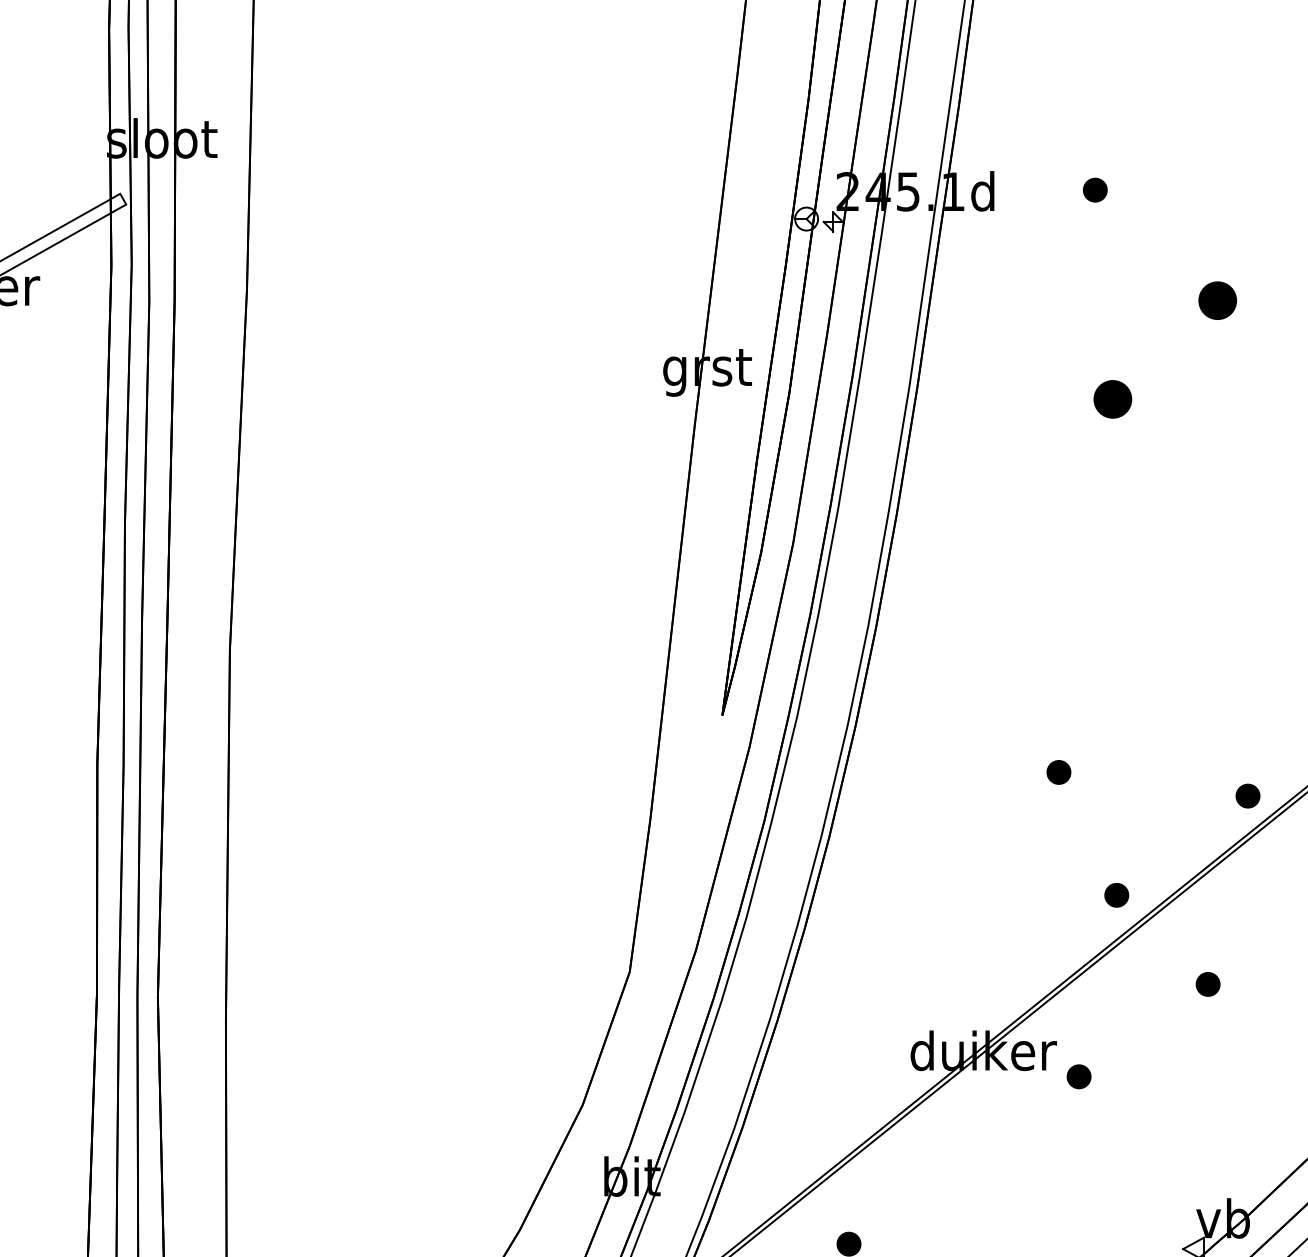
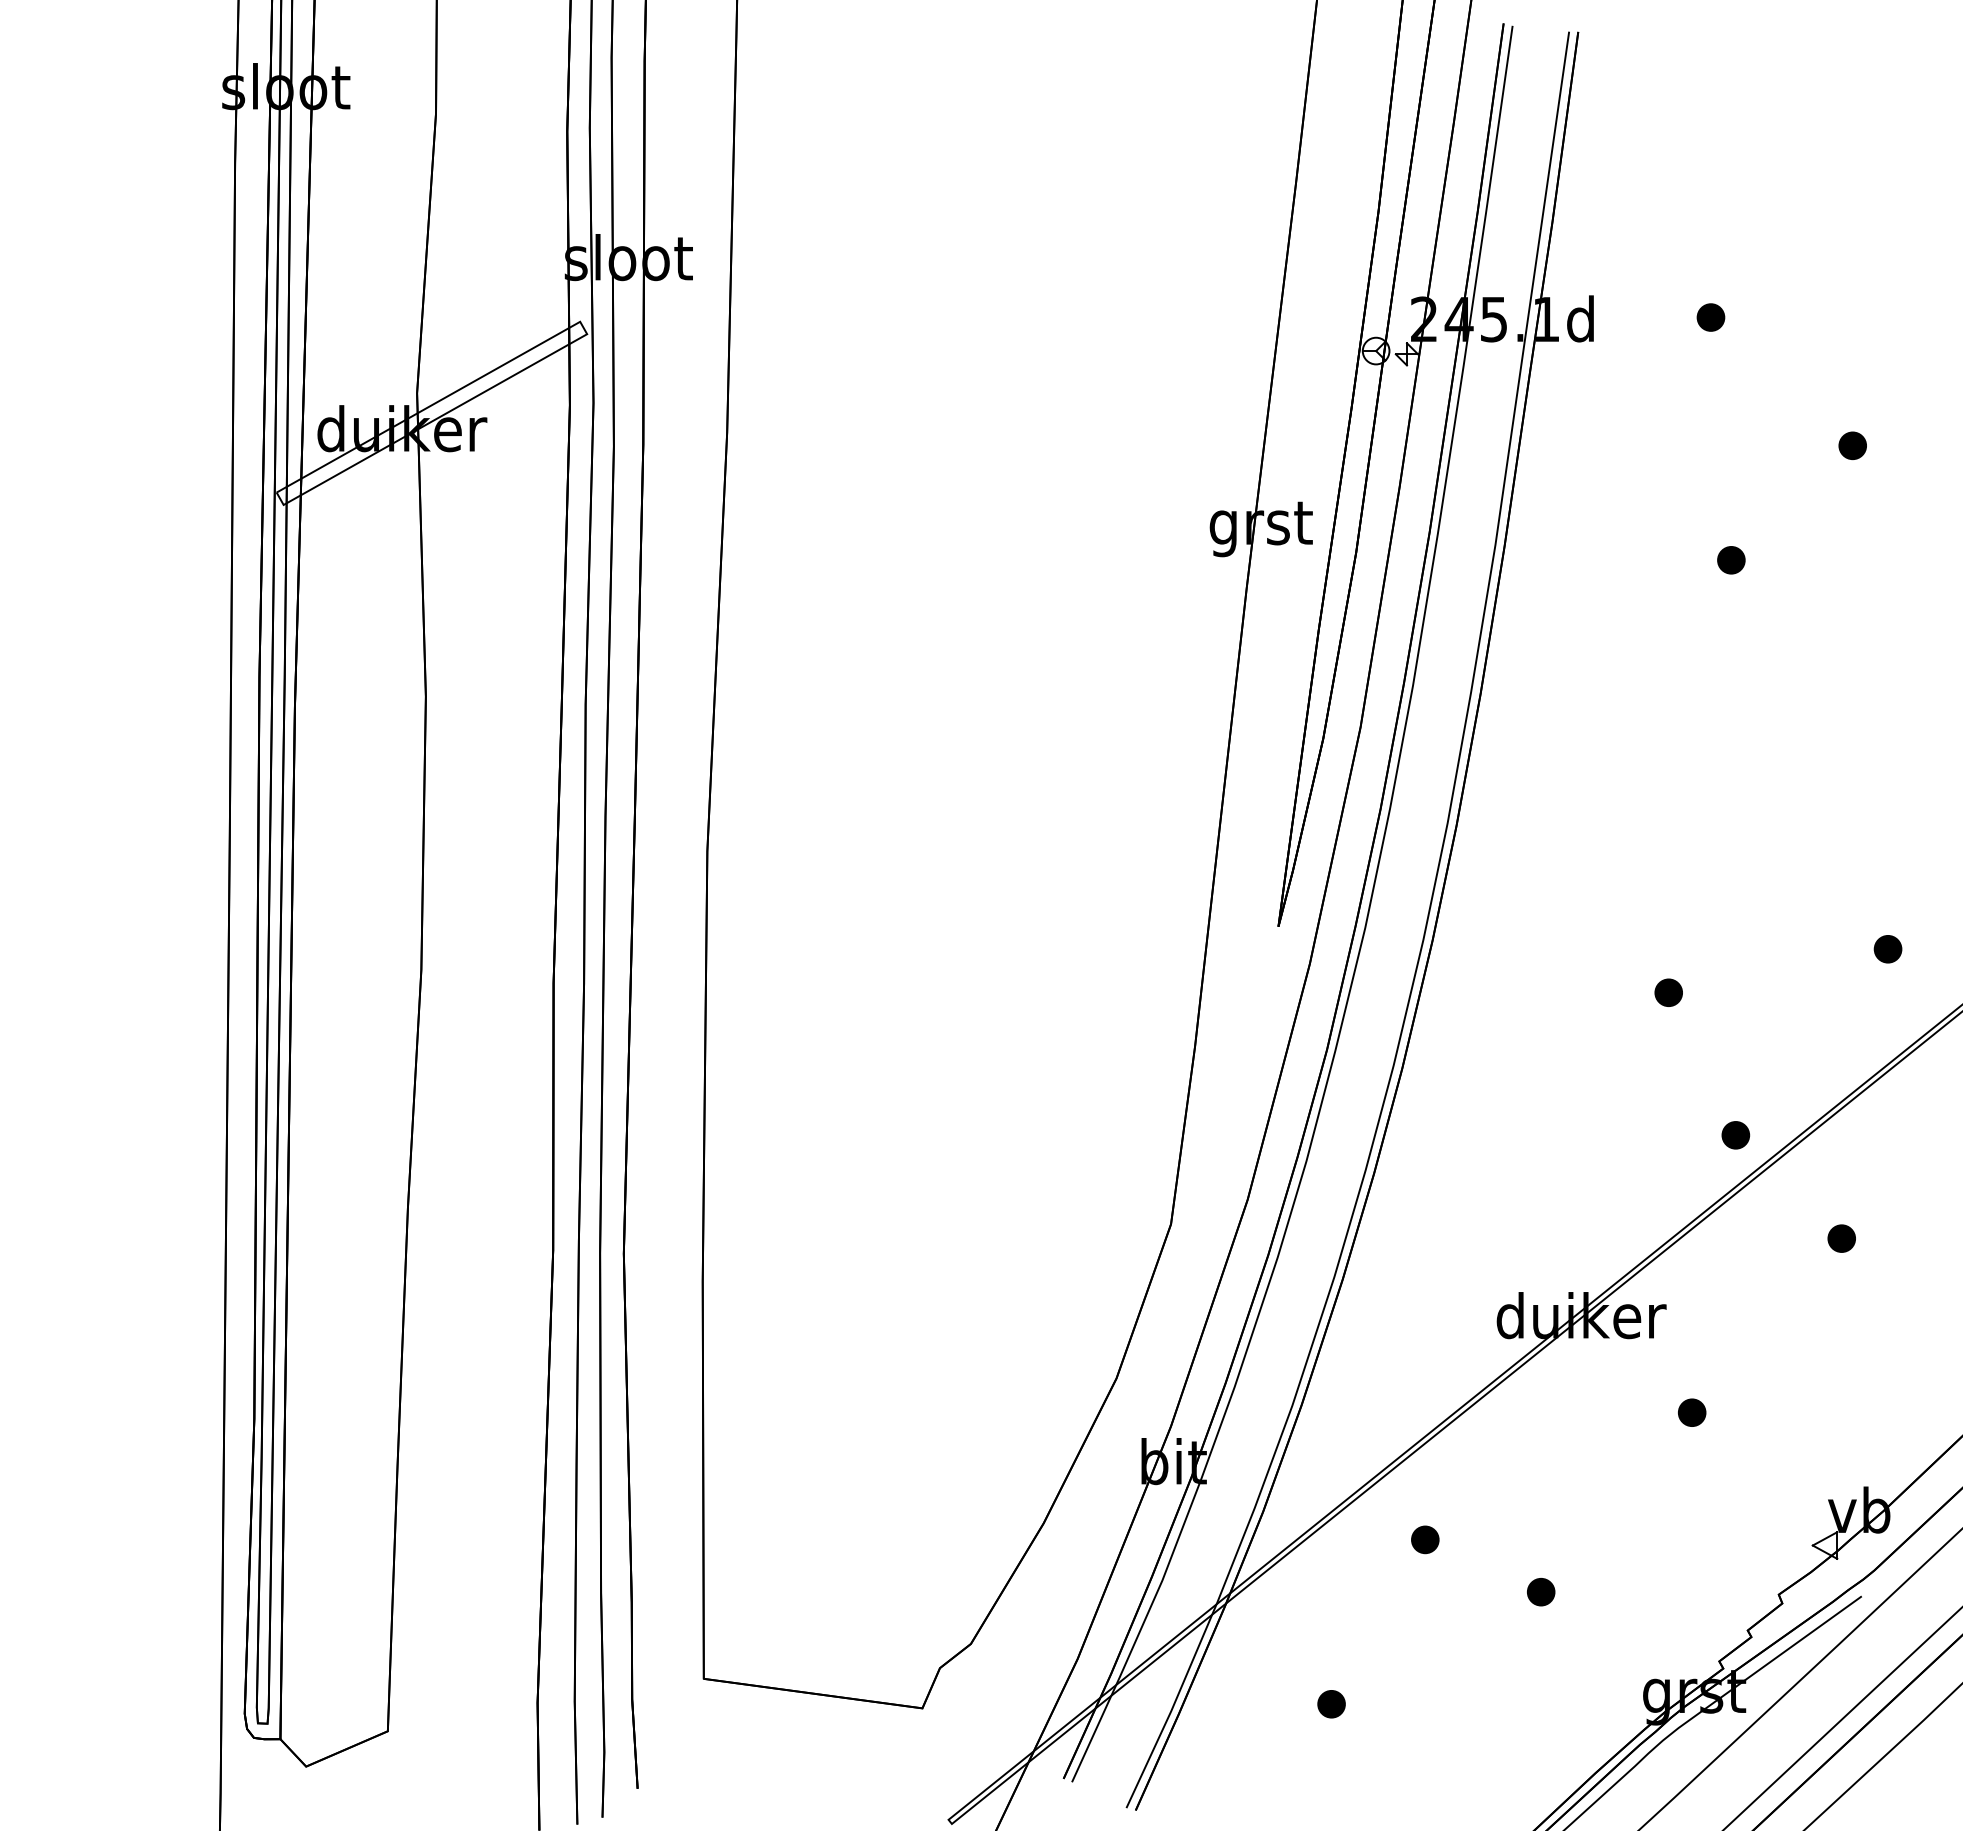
part: (1217, 300) -> (1852, 445), size x0.62
part: (1113, 399) -> (1731, 560), size x0.62
part: (1247, 796) -> (1887, 949), moved
part: (1079, 1076) -> (1692, 1412), moved

